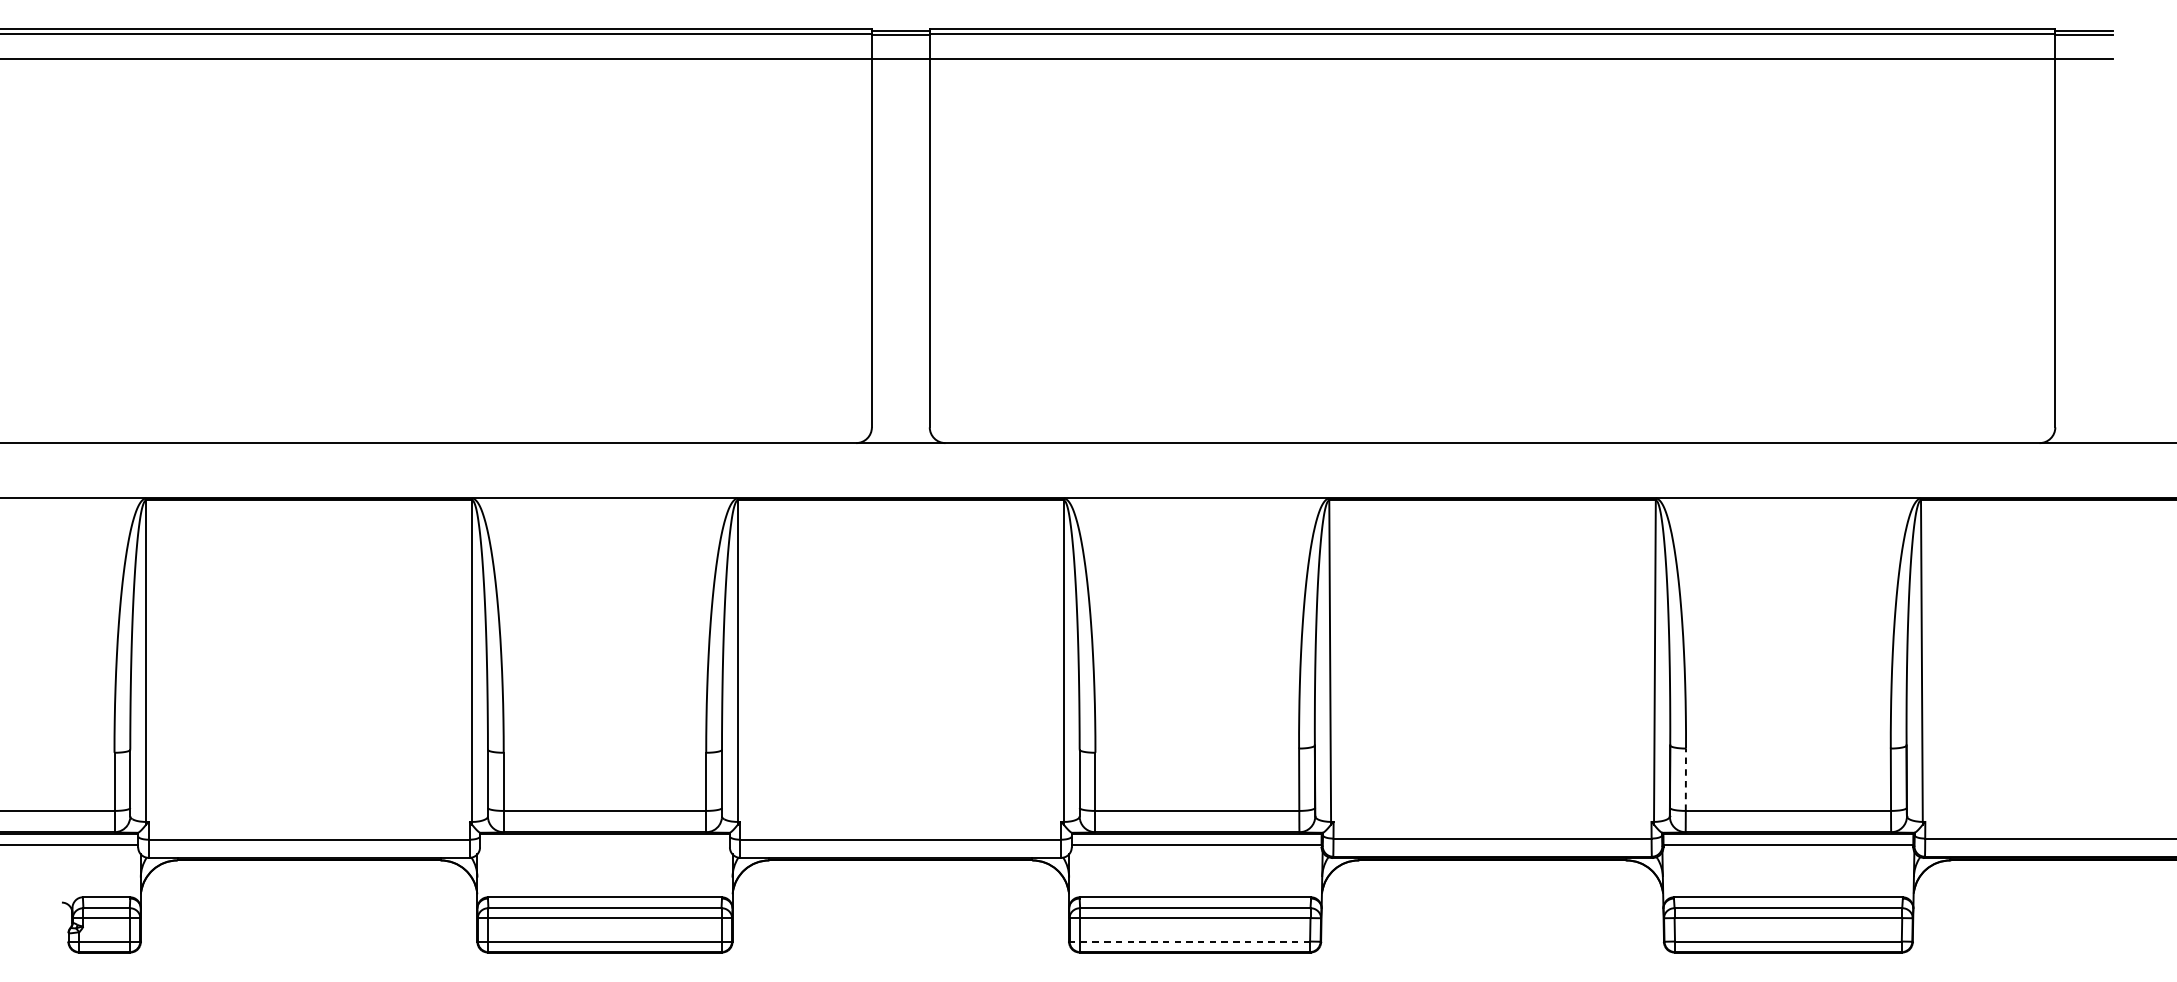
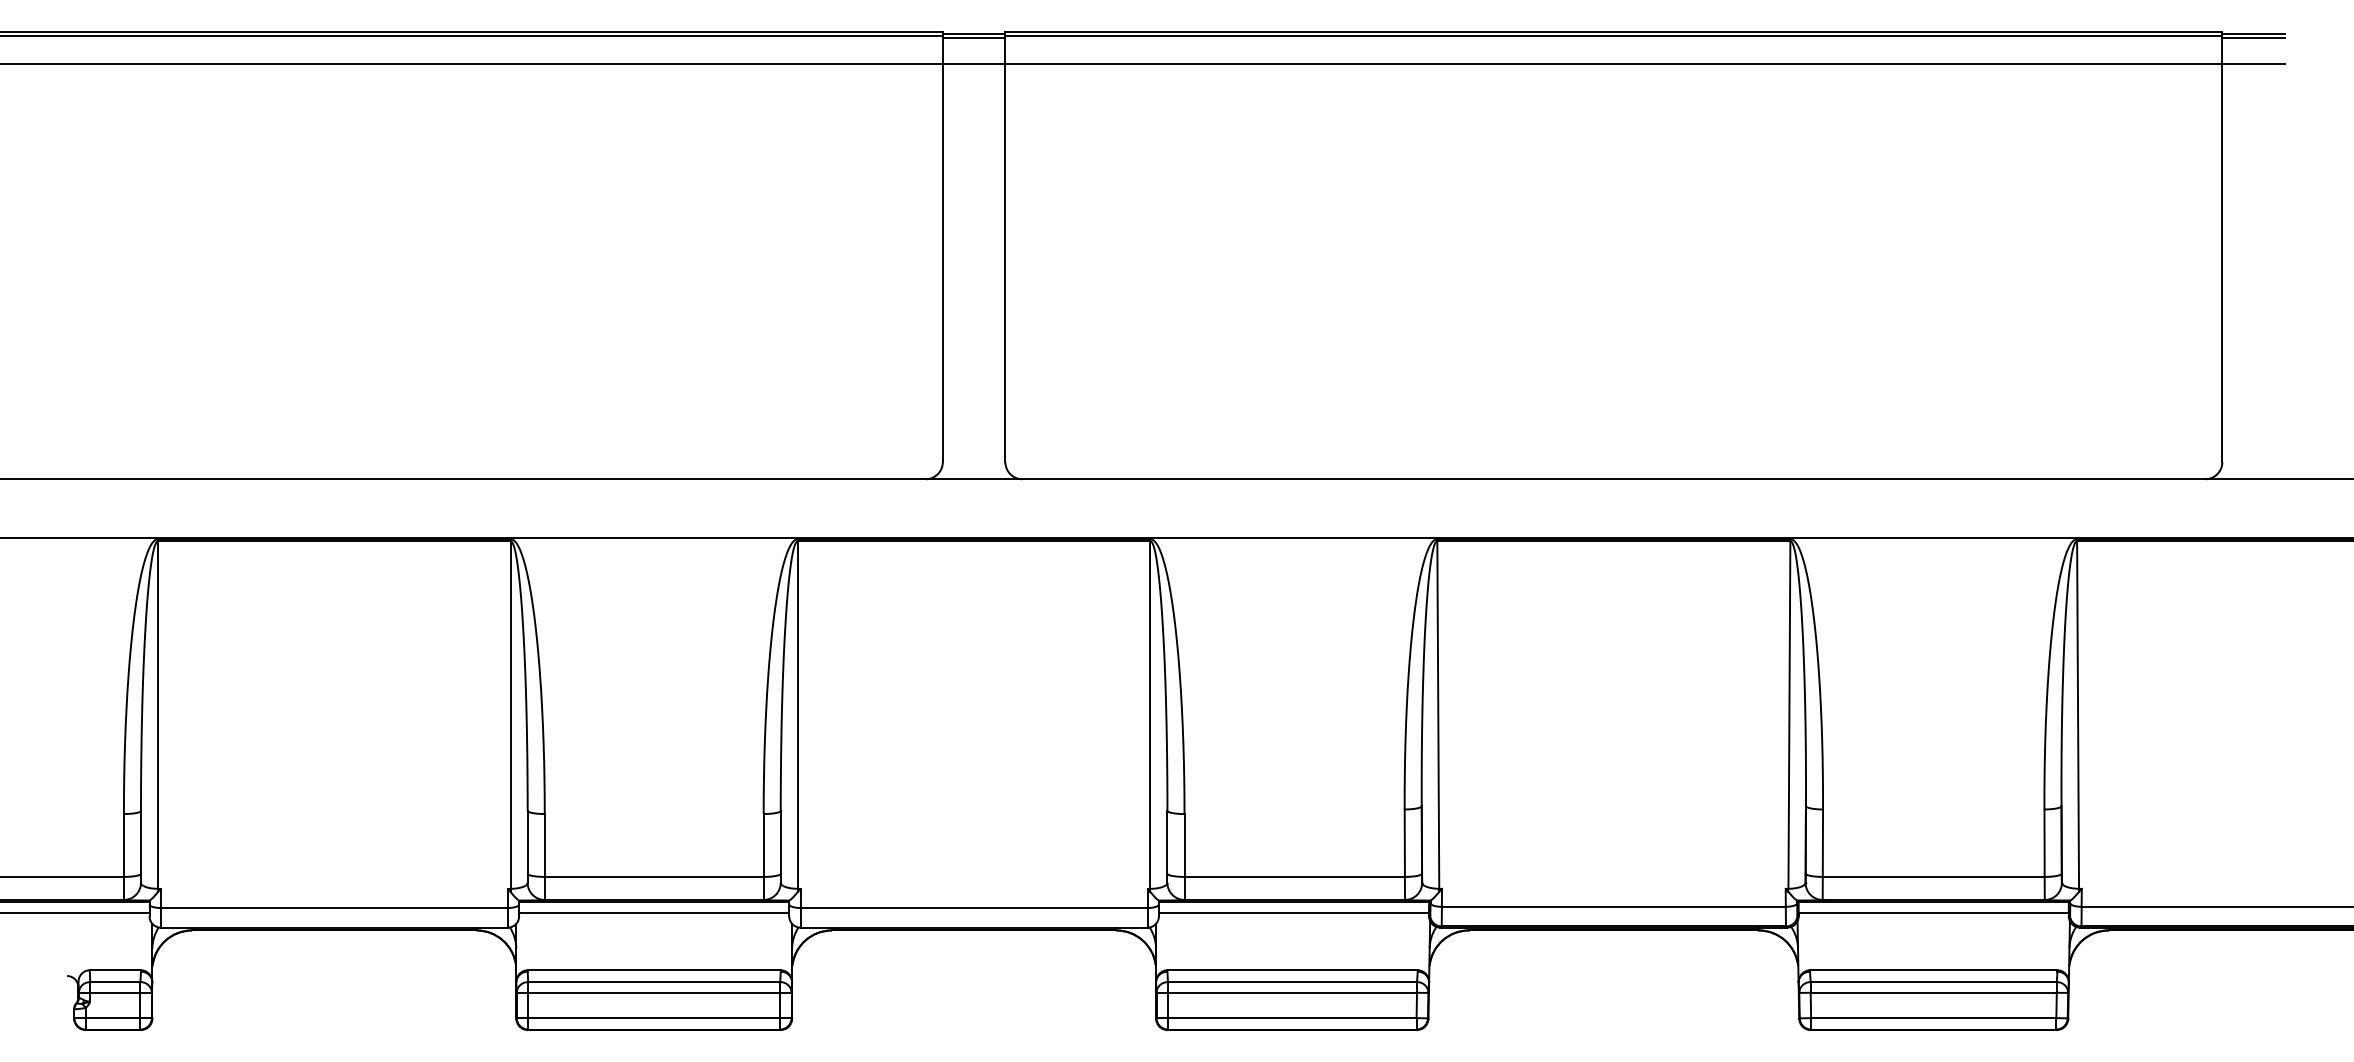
line: (1685, 780) -> (1822, 843), dashed -> solid
line: (605, 844) -> (654, 913), added
line: (1189, 941) -> (1286, 1018), dashed -> solid

